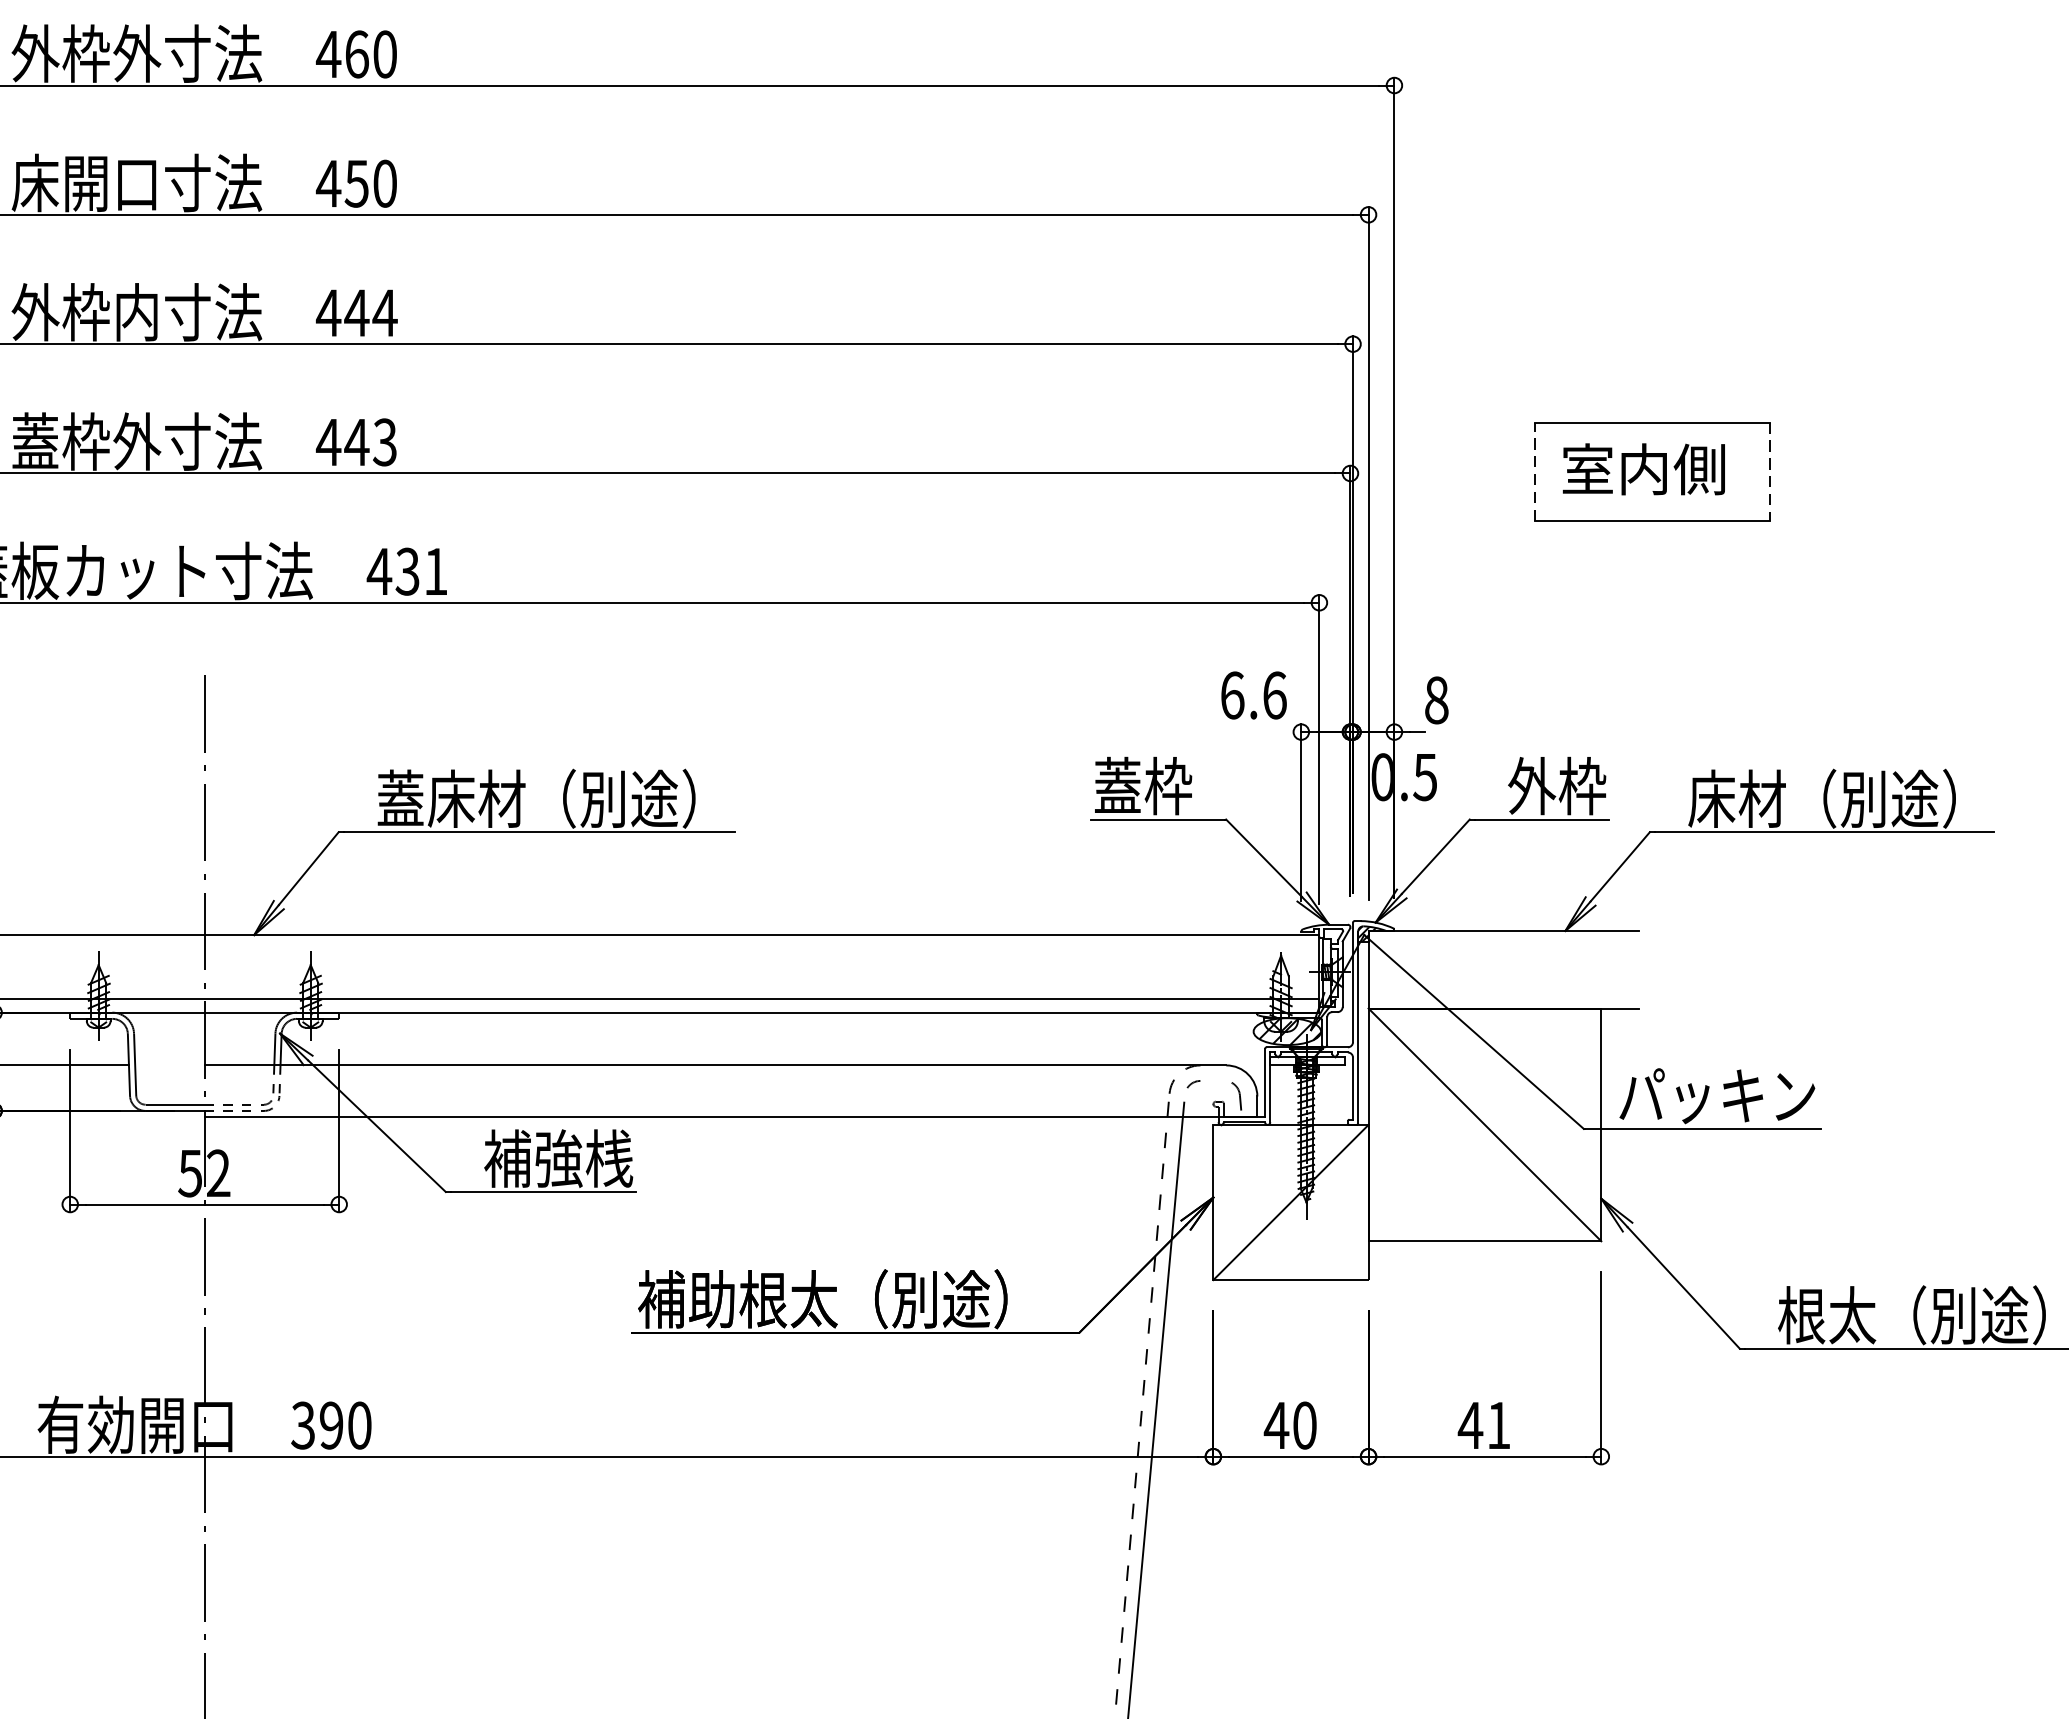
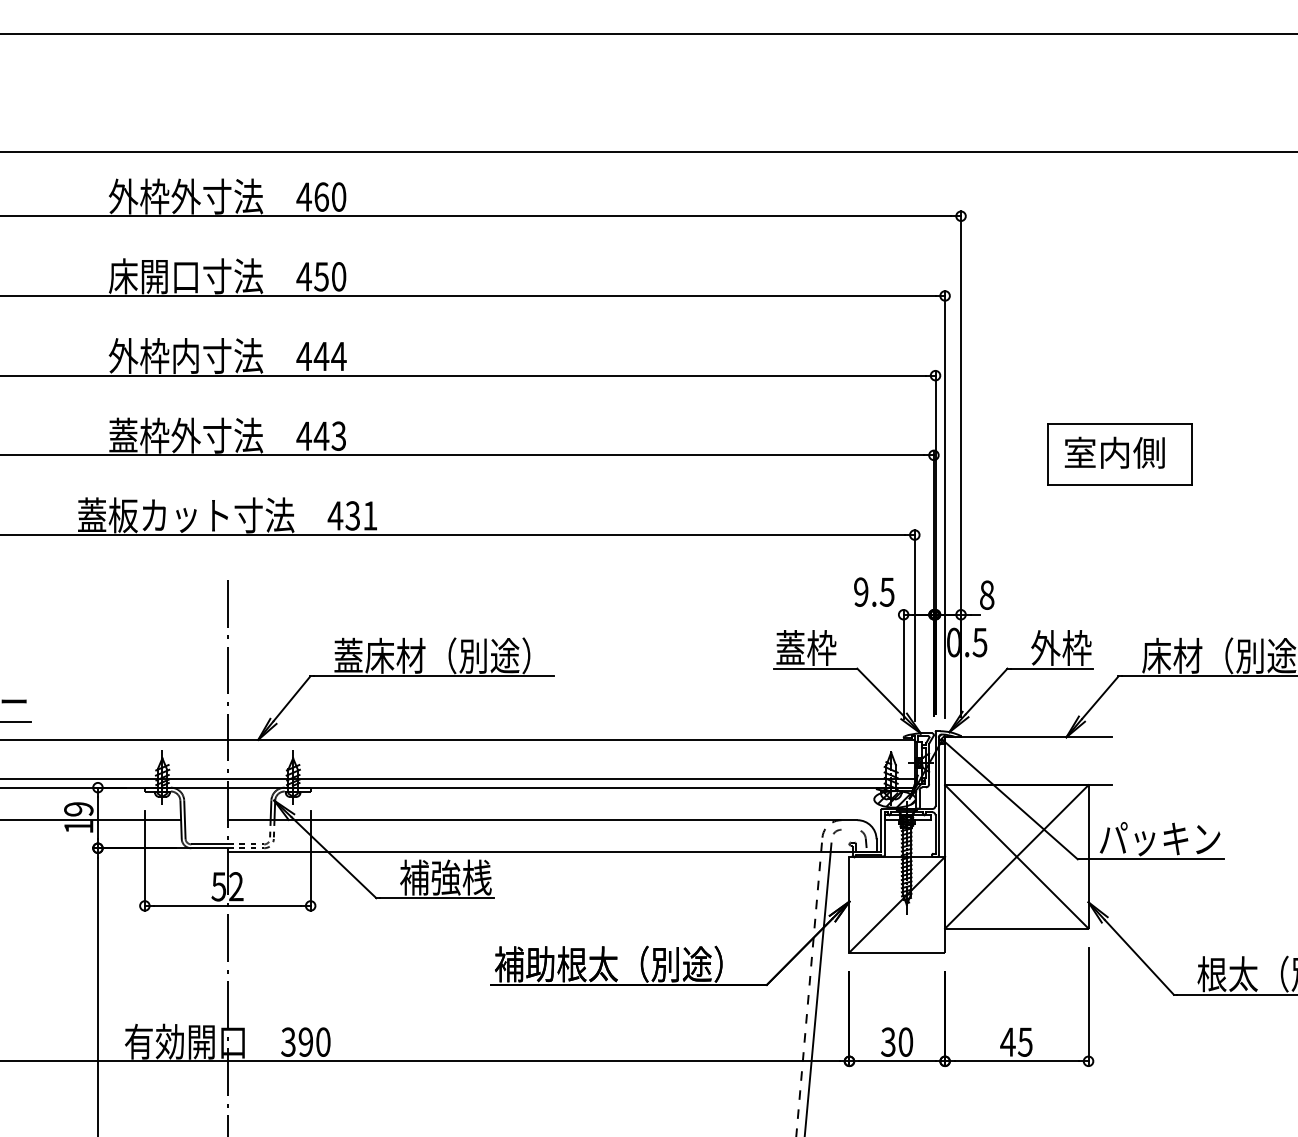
line: (1534, 470) -> (1047, 453), dashed -> solid
line: (1769, 472) -> (1192, 454), dashed -> solid
text: (1254, 694) -> (874, 591), 6.6 -> 9.5
line: (1484, 1124) -> (1016, 856), added
text: (1276, 1424) -> (888, 1041), 40 -> 30
text: (1497, 1424) -> (1024, 1041), 41 -> 45

